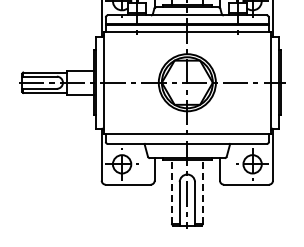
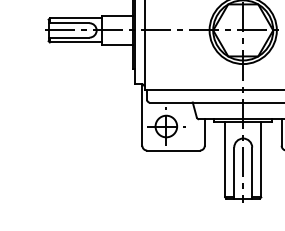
line: (172, 191) -> (225, 158), dashed -> solid
line: (202, 191) -> (261, 158), dashed -> solid

